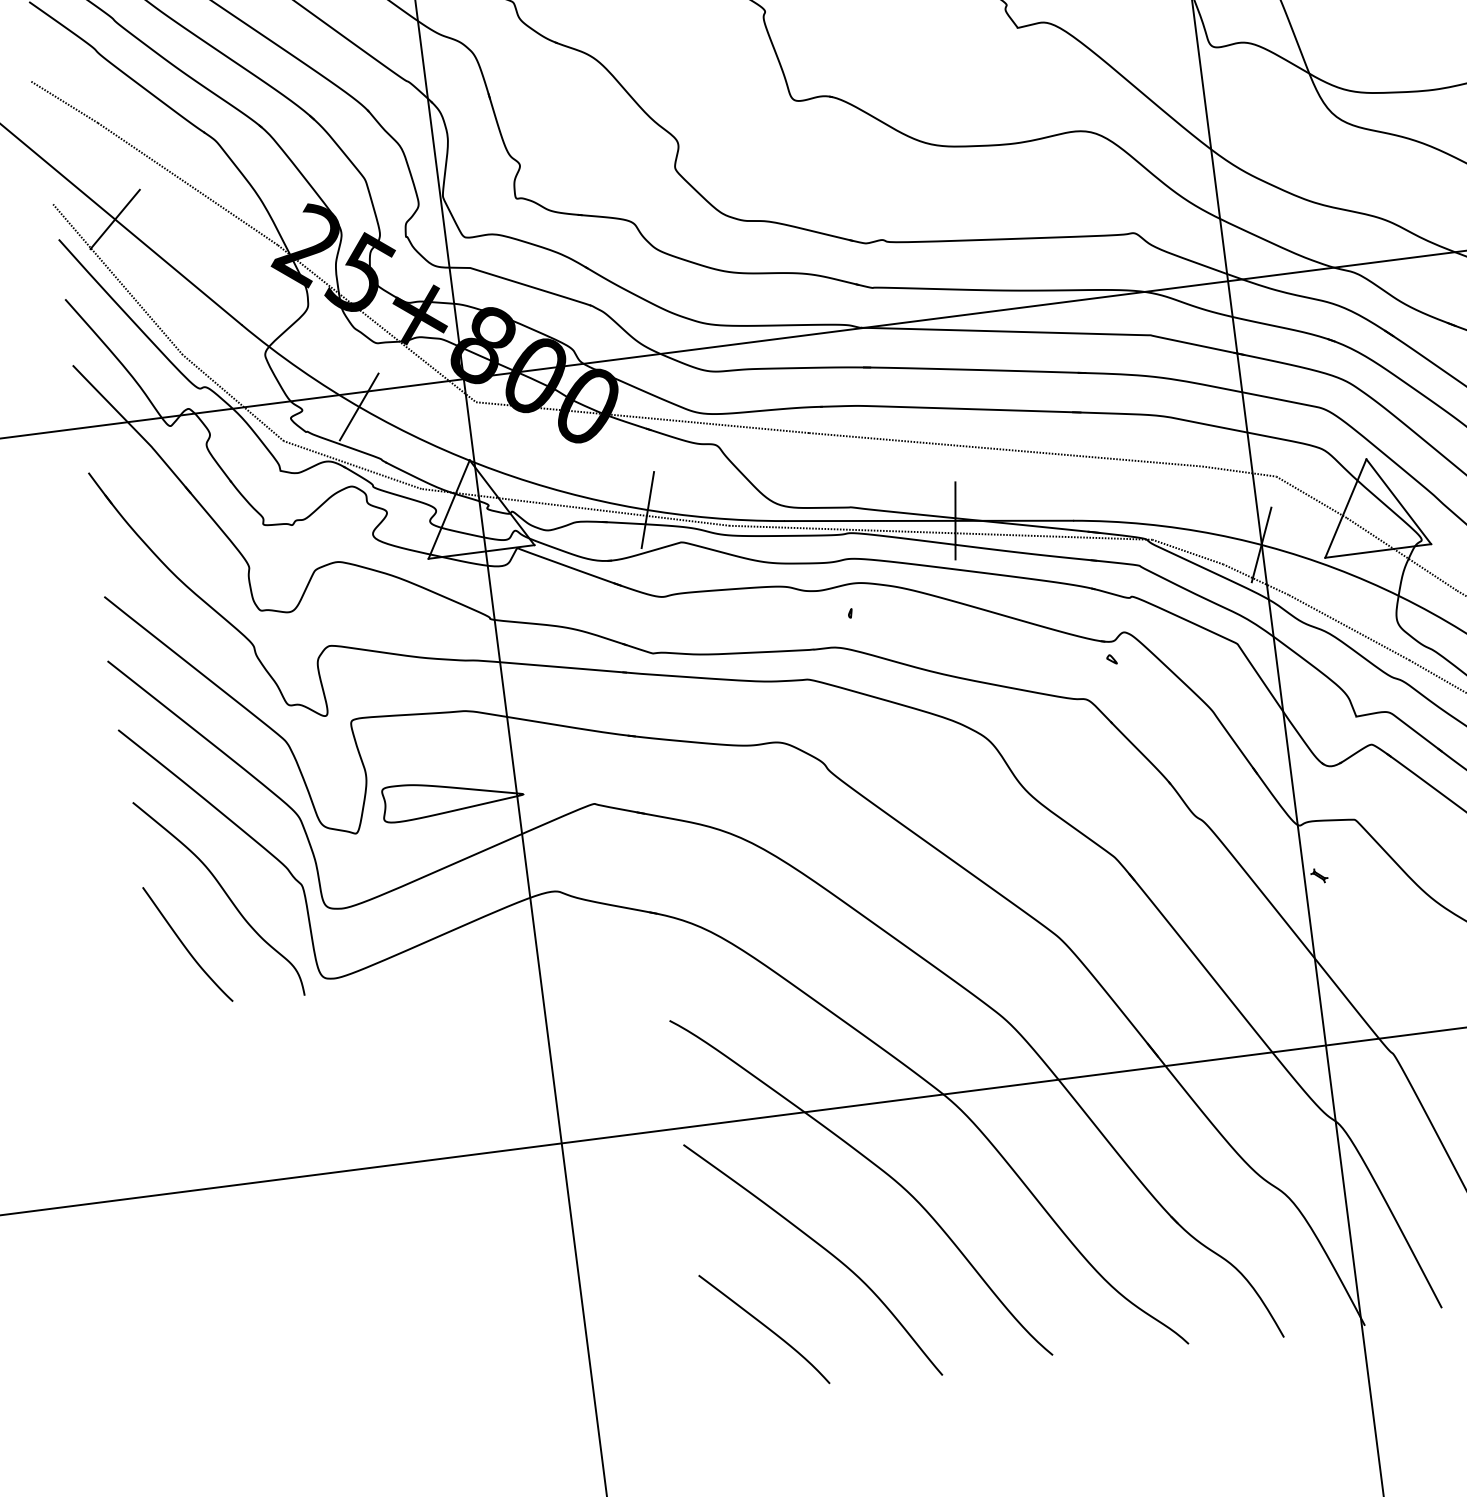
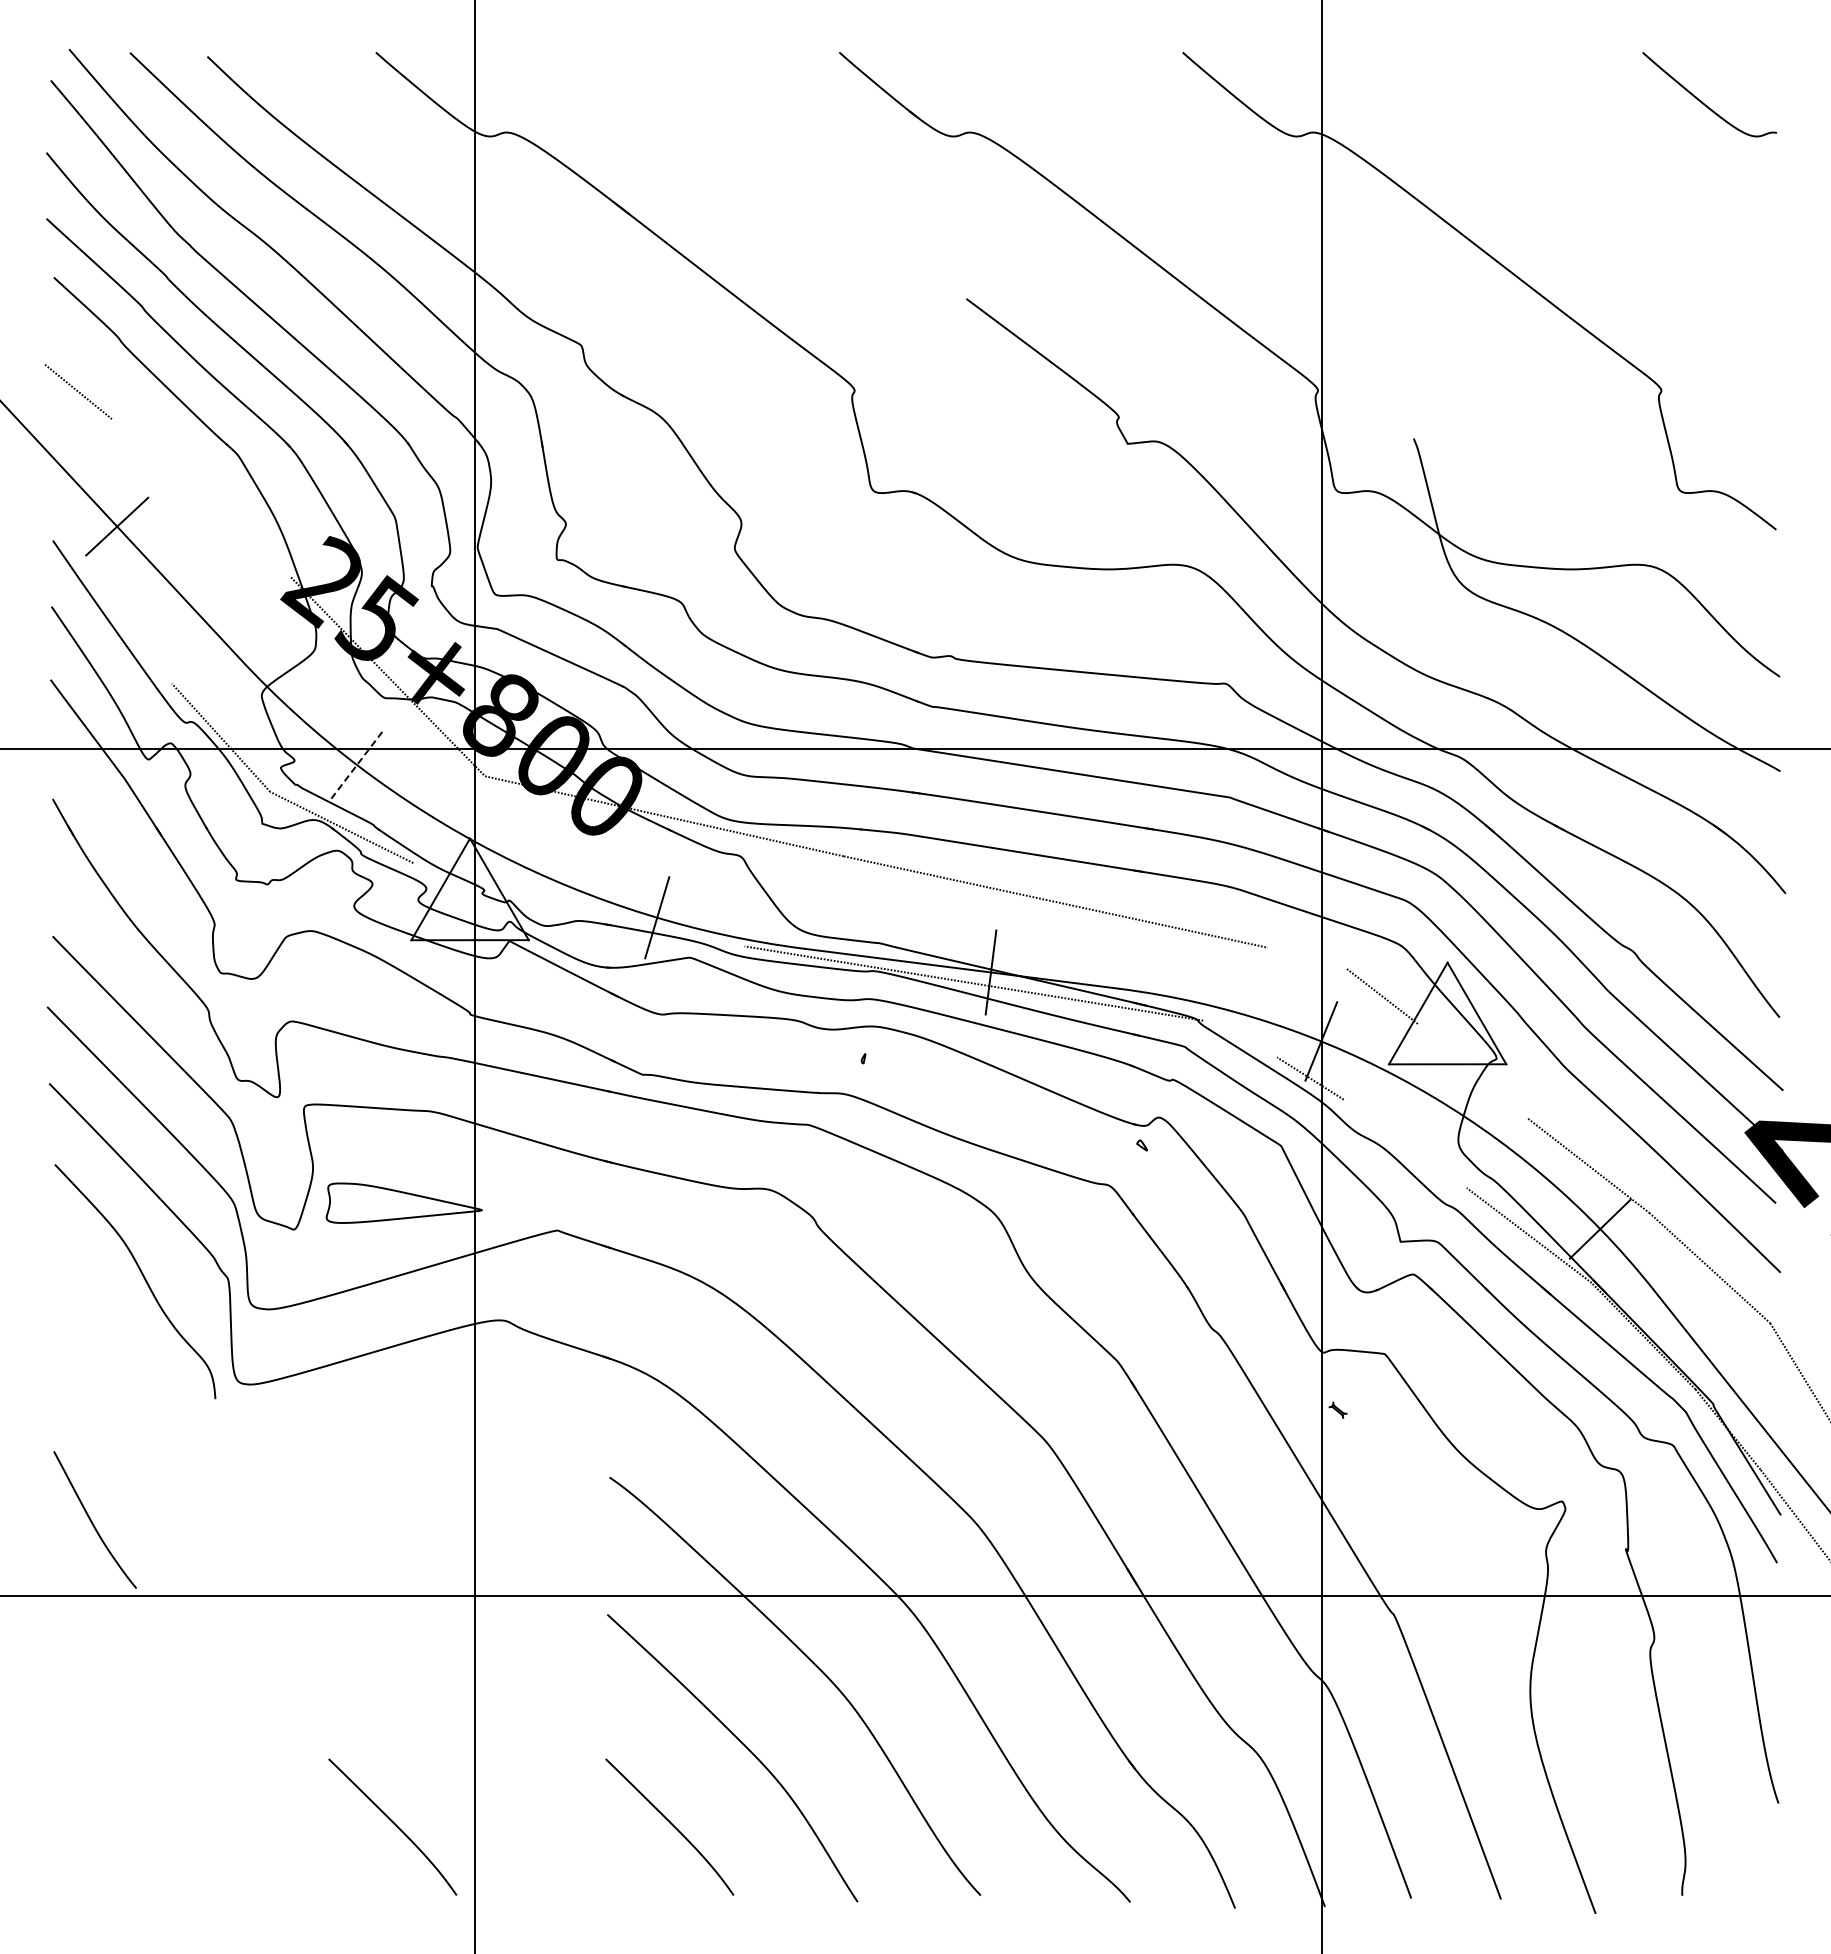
line: (188, 184) -> (201, 498), removed
line: (117, 279) -> (111, 592), removed
line: (359, 406) -> (357, 764), solid -> dashed
line: (1238, 471) -> (1306, 958), removed
line: (575, 507) -> (578, 904), removed
line: (1188, 551) -> (1240, 1038), removed
line: (1402, 554) -> (1473, 1071), removed
line: (1348, 627) -> (1404, 1143), removed
curve: (185, 946) -> (92, 1521), moved
curve: (514, 1359) -> (393, 1824), added

